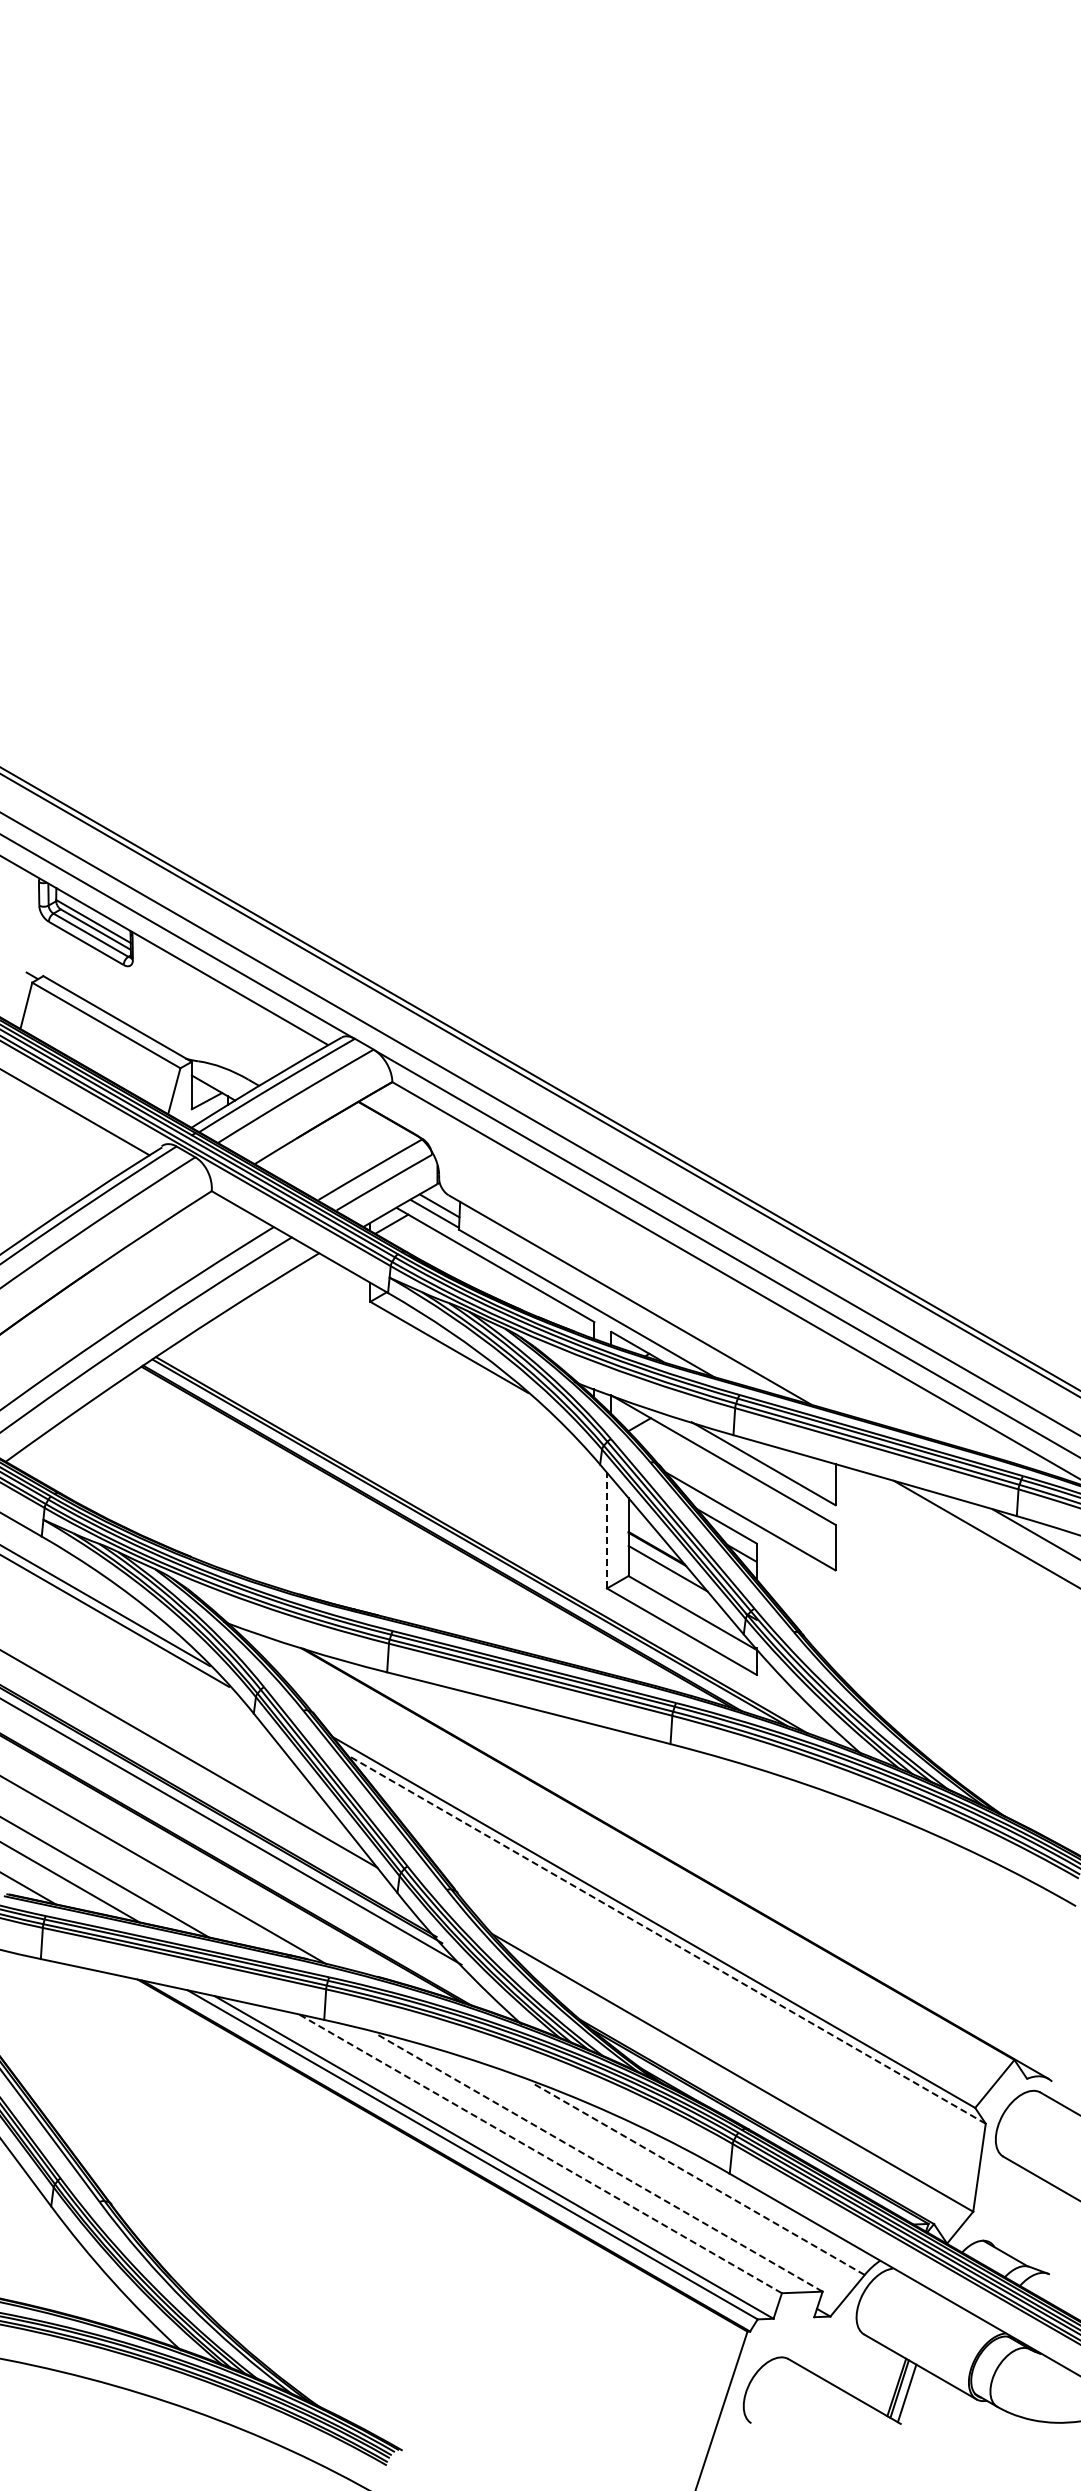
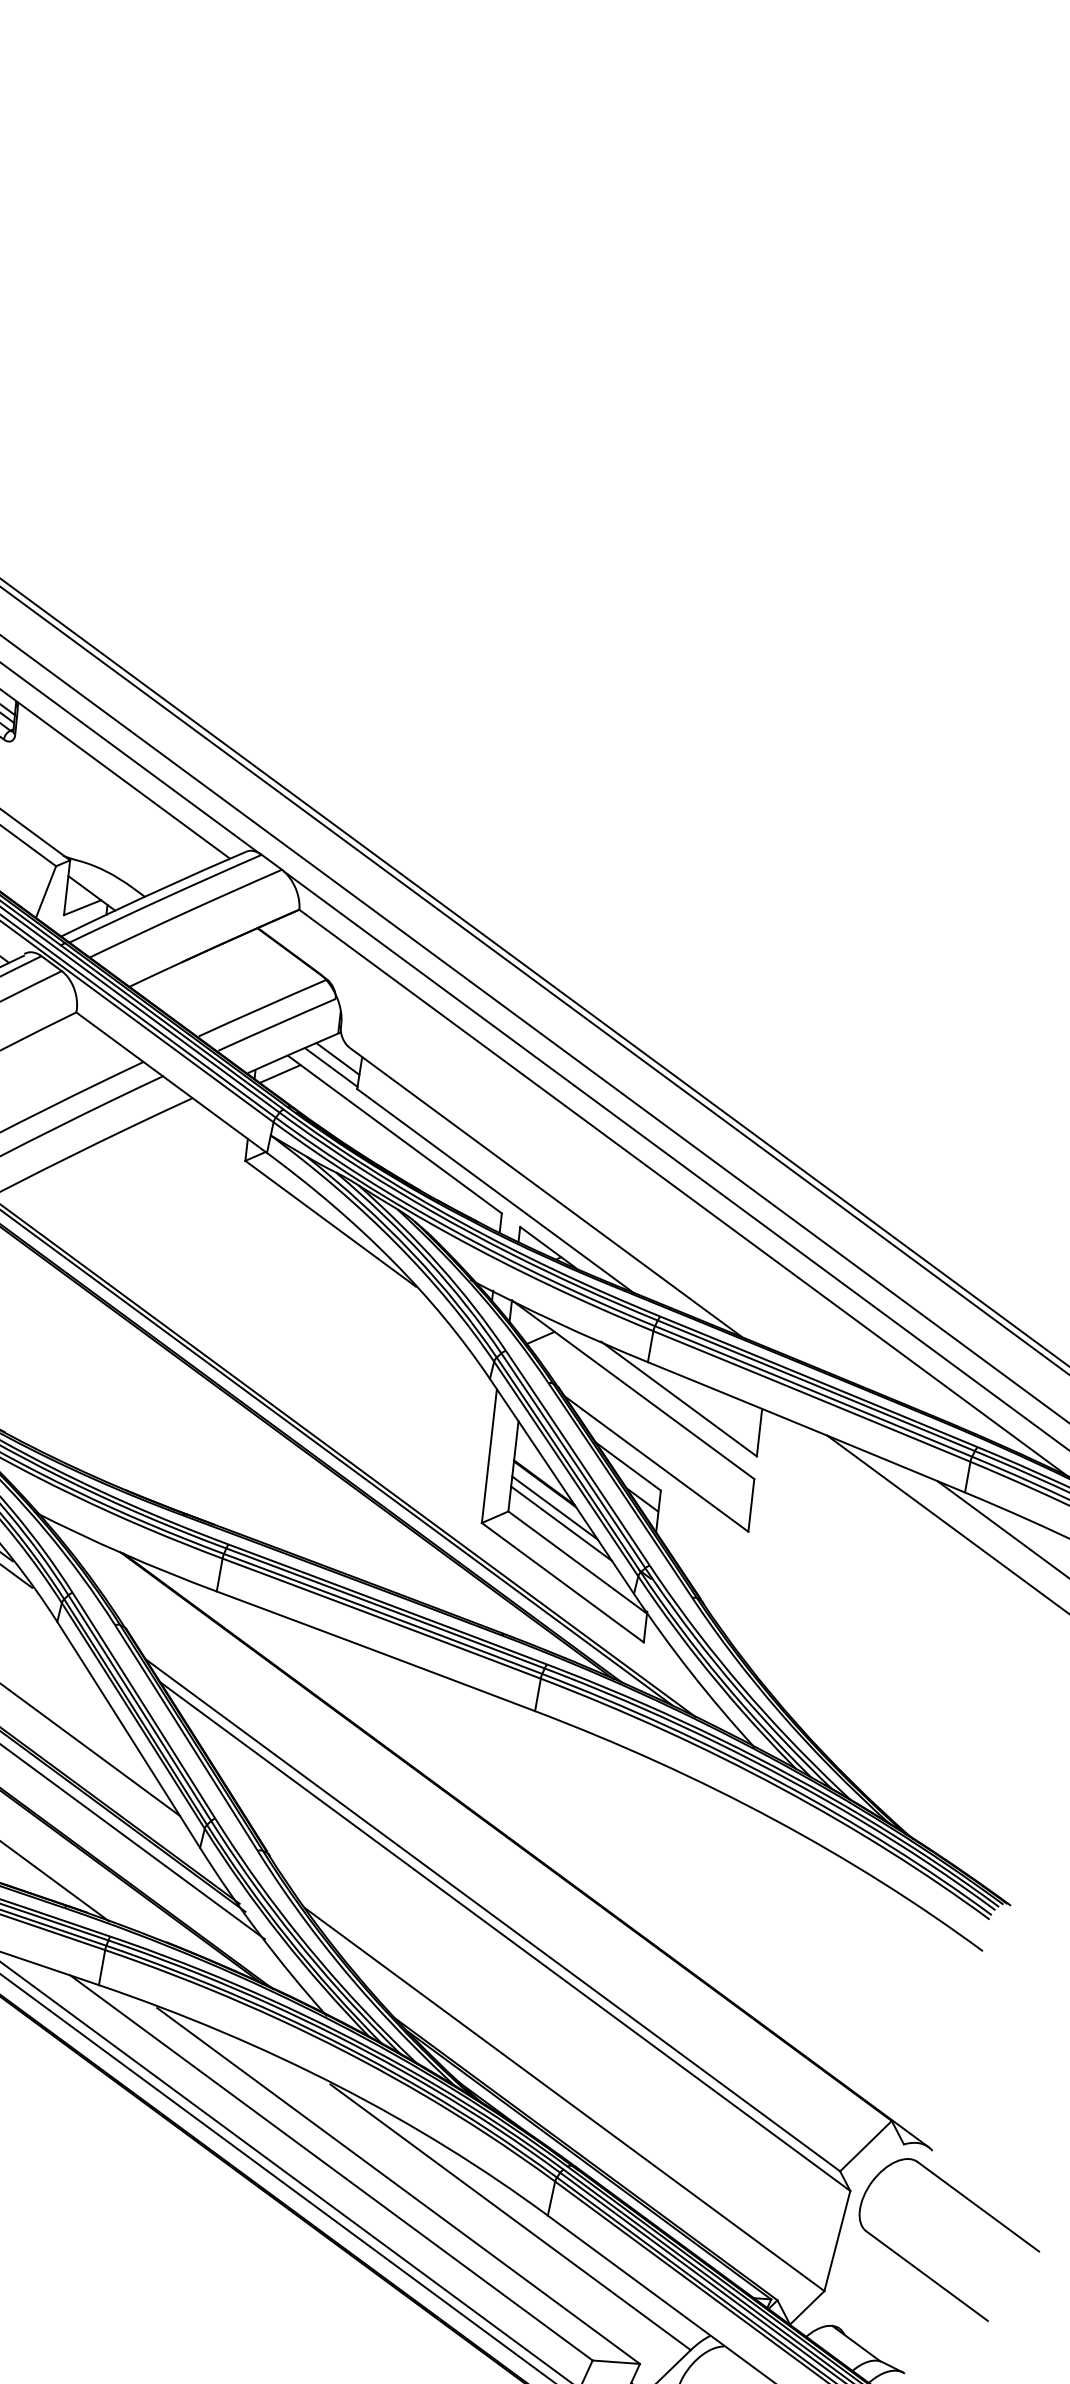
line: (607, 1530) -> (489, 1456), dashed -> solid
line: (674, 1581) -> (560, 1523), added
line: (666, 1939) -> (505, 1936), dashed -> solid
line: (540, 2153) -> (331, 2167), dashed -> solid
line: (599, 2162) -> (398, 2185), dashed -> solid
line: (697, 2178) -> (509, 2216), dashed -> solid

